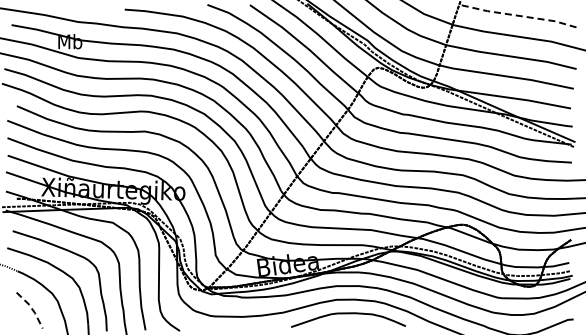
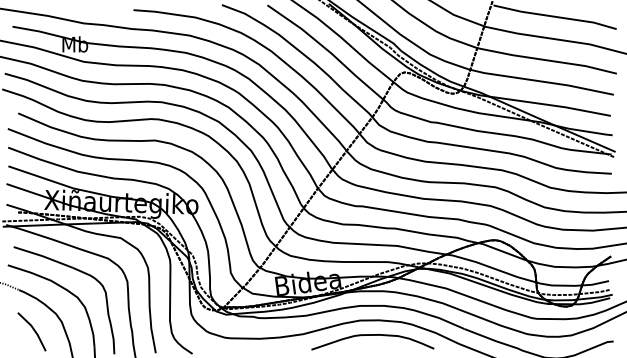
line: (518, 15) -> (554, 16), dashed -> solid
line: (31, 308) -> (33, 329), dashed -> solid

